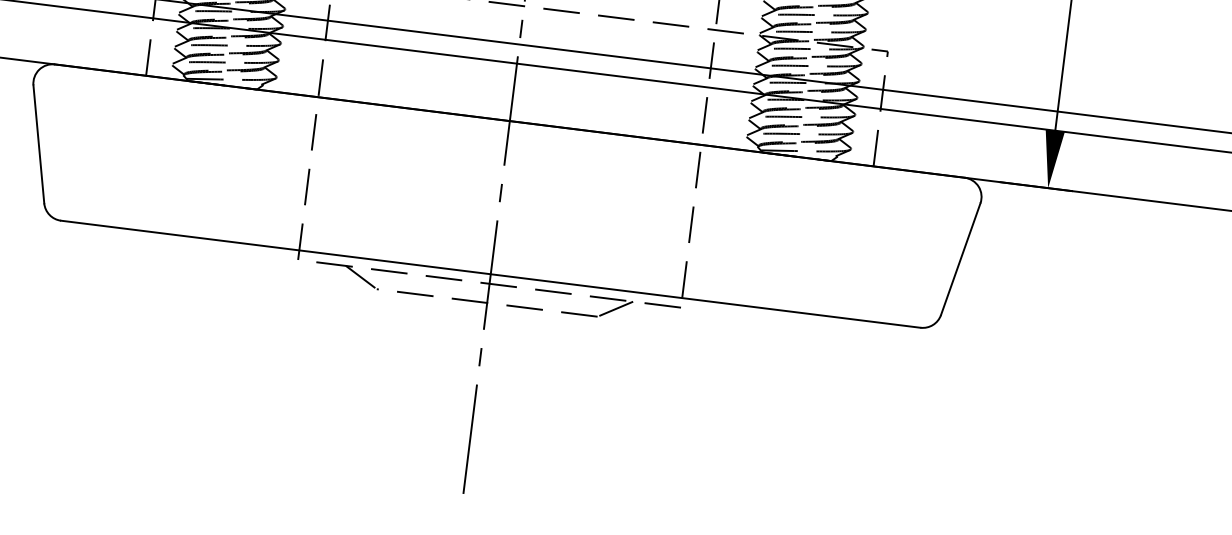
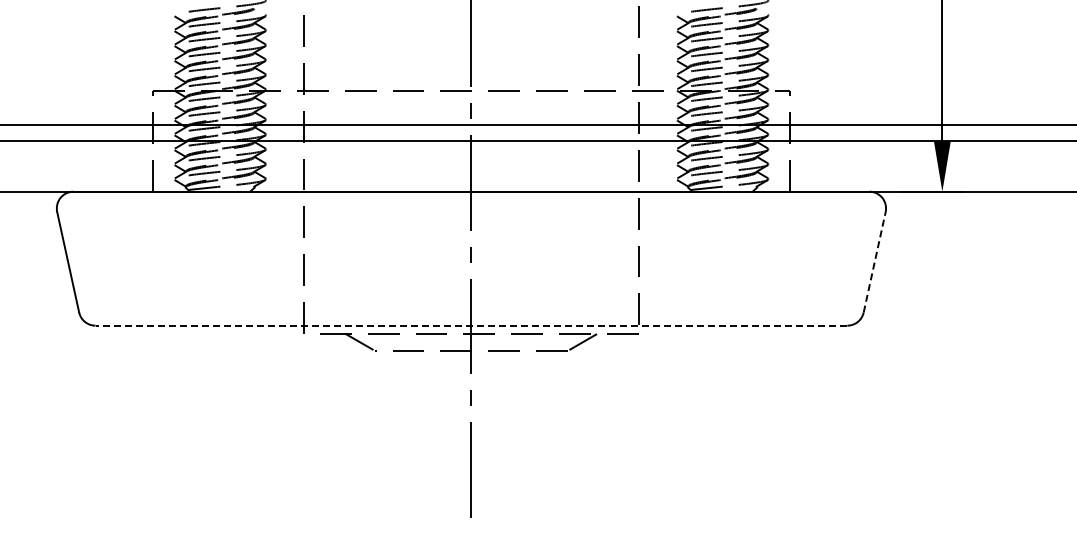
line: (960, 258) -> (874, 261), solid -> dashed
line: (490, 274) -> (471, 325), solid -> dashed

